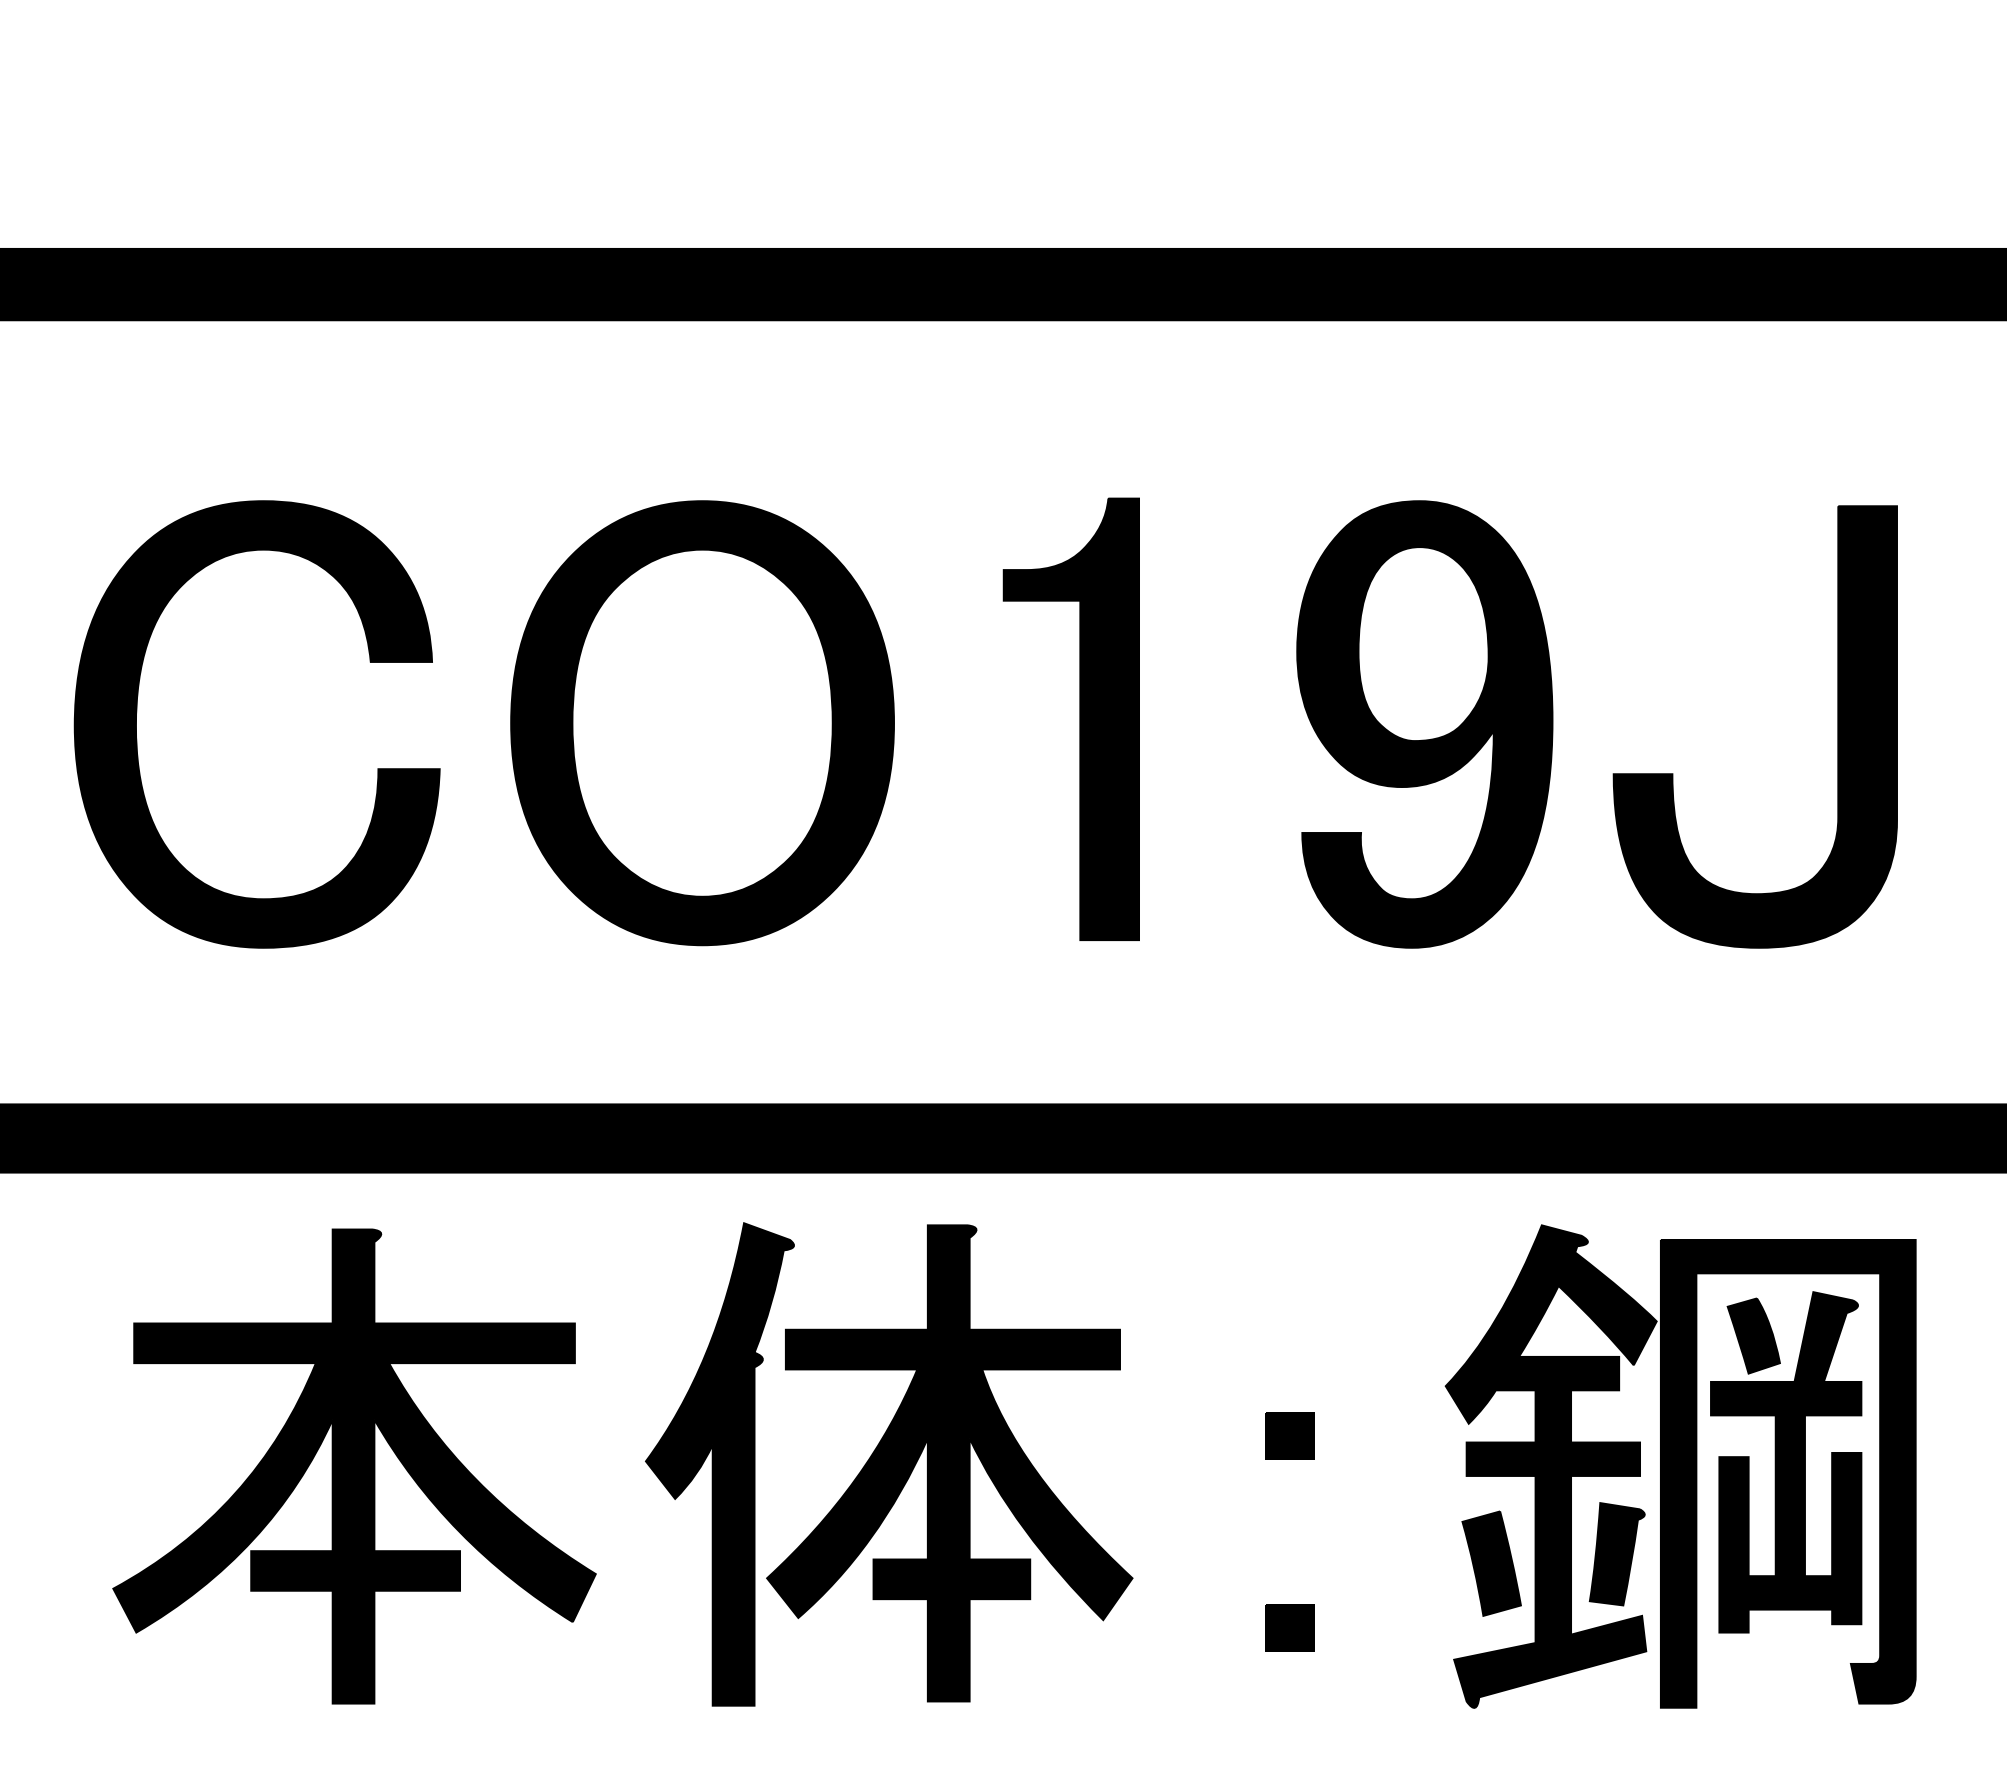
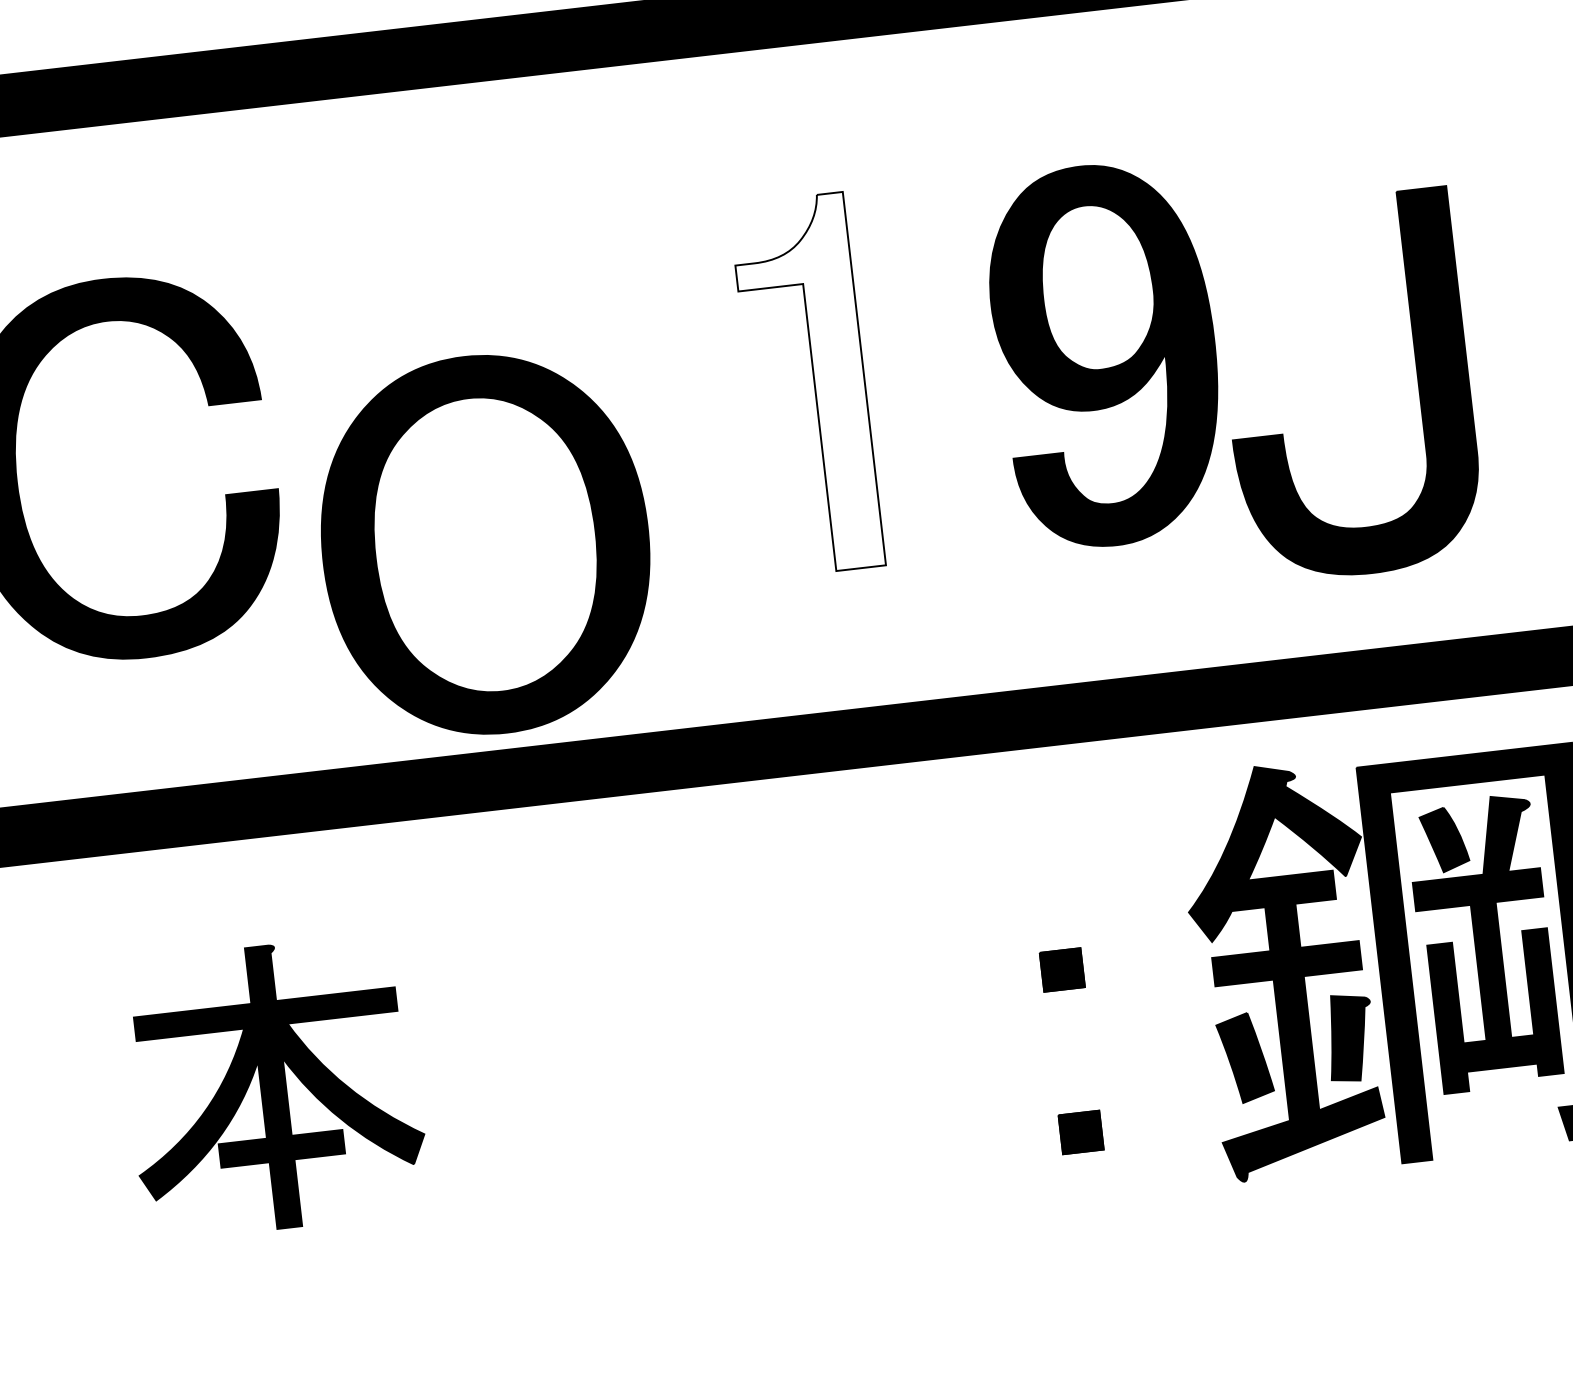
fill: (1071, 719) -> (807, 385), removed
part: (702, 723) -> (485, 545), moved
part: (1837, 726) -> (1417, 378), moved
part: (889, 1464) -> (726, 1033), removed
part: (354, 1466) -> (274, 1087), size x0.7

